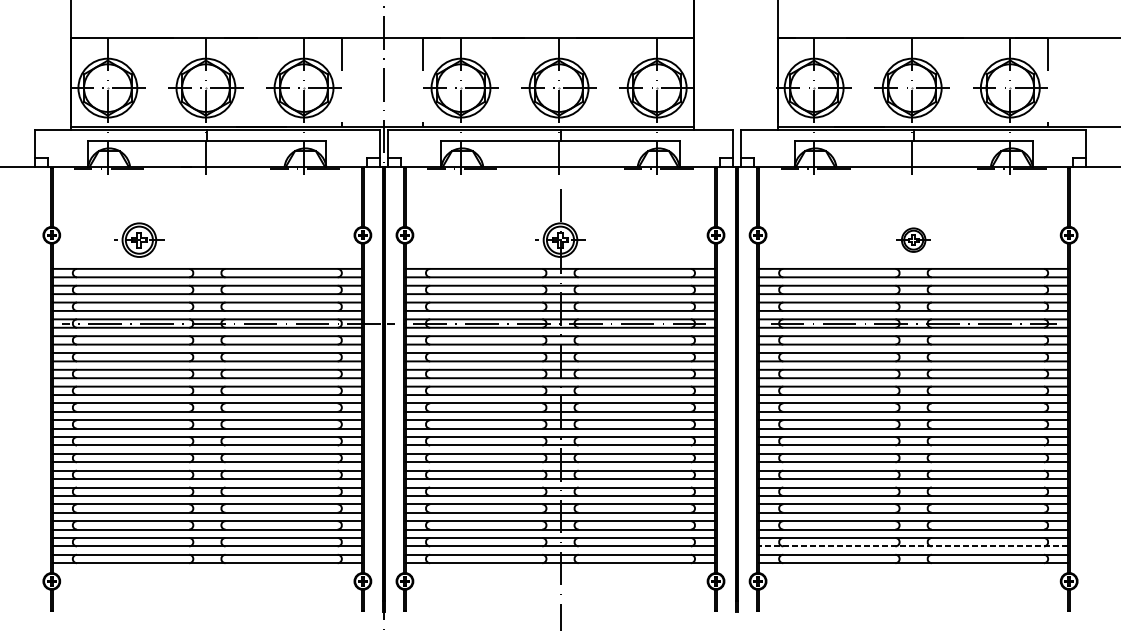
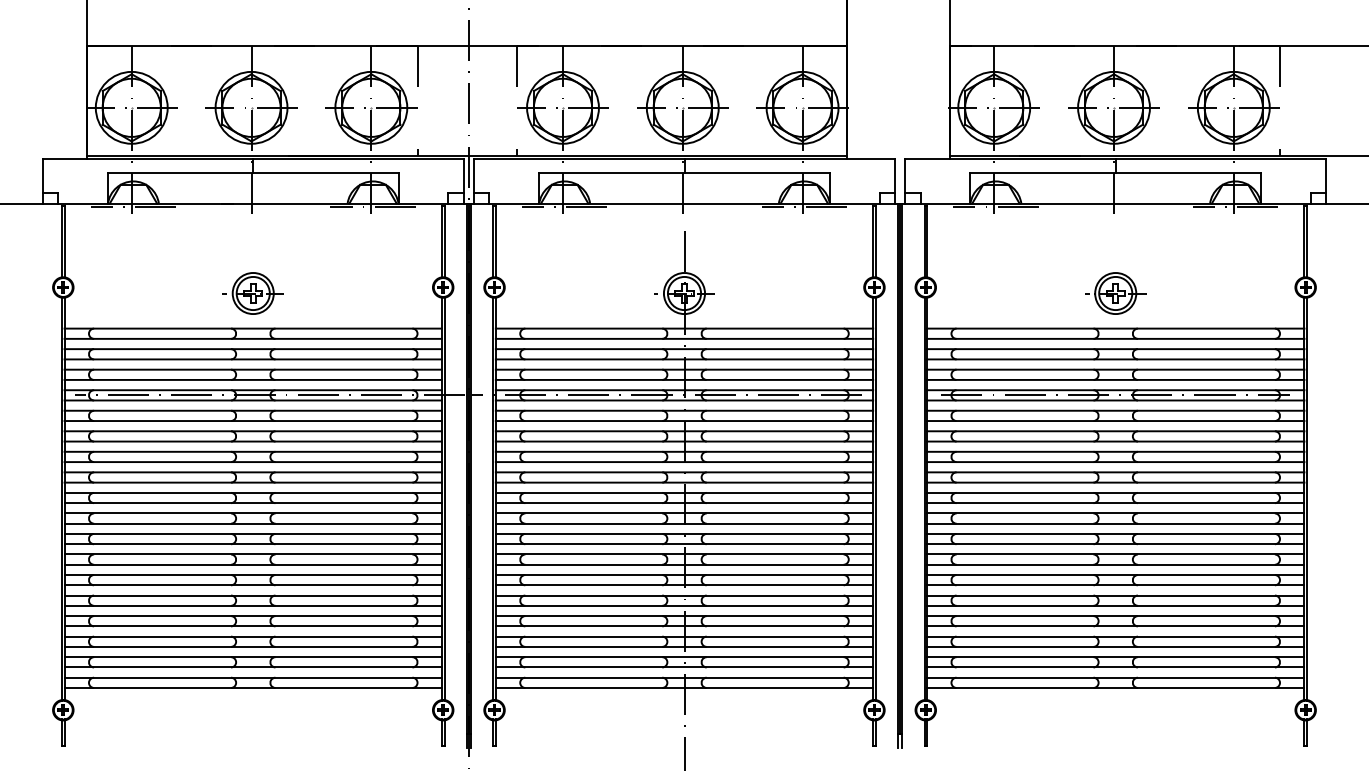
part: (138, 240) -> (252, 293), moved
part: (913, 240) -> (1115, 293), size x1.43
line: (913, 546) -> (1115, 667), dashed -> solid

